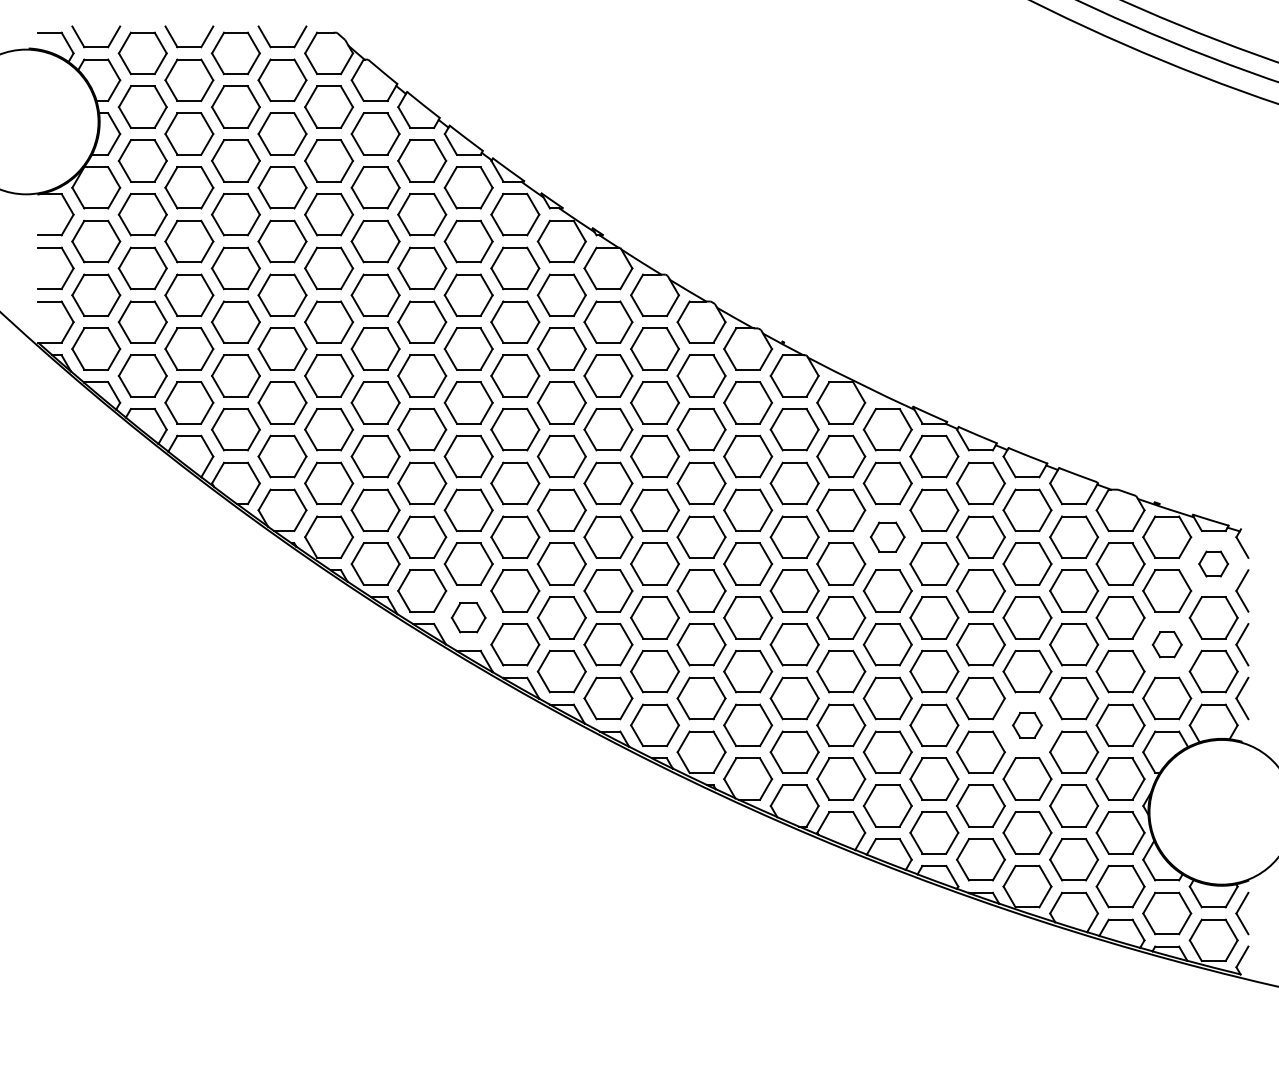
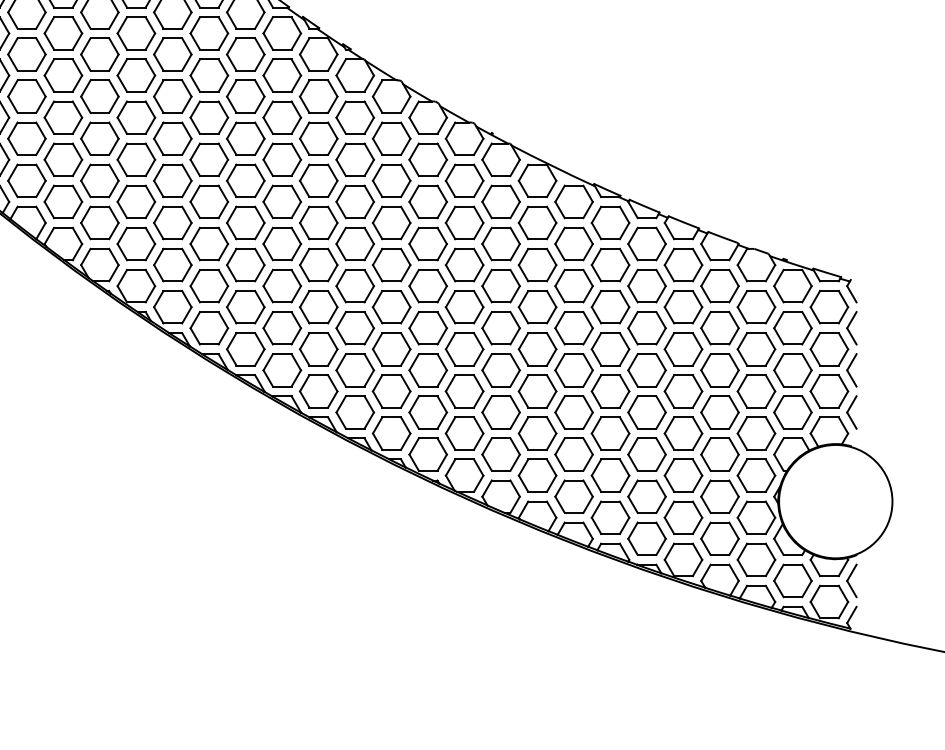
part: (887, 536) -> (573, 285), size x1.43
part: (1213, 563) -> (829, 306), size x1.67
part: (468, 617) -> (245, 349), size x1.43
part: (1167, 644) -> (793, 370), size x1.67
part: (1027, 725) -> (683, 433), size x1.67

